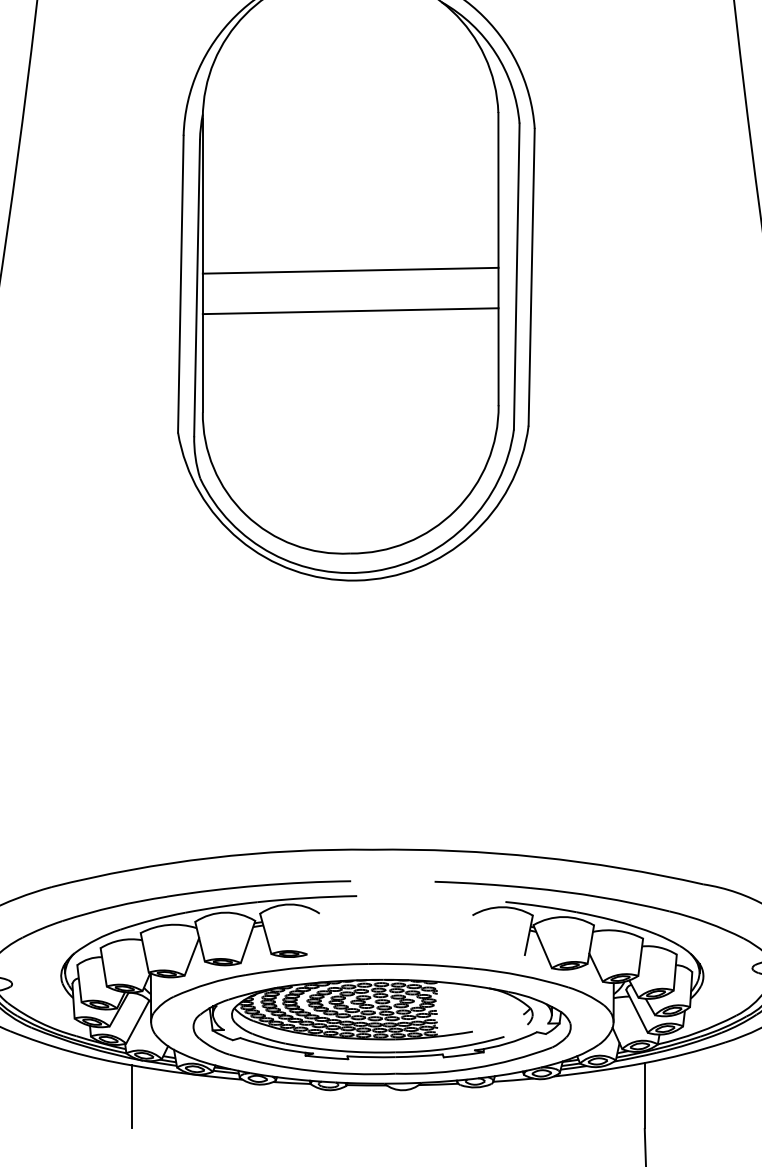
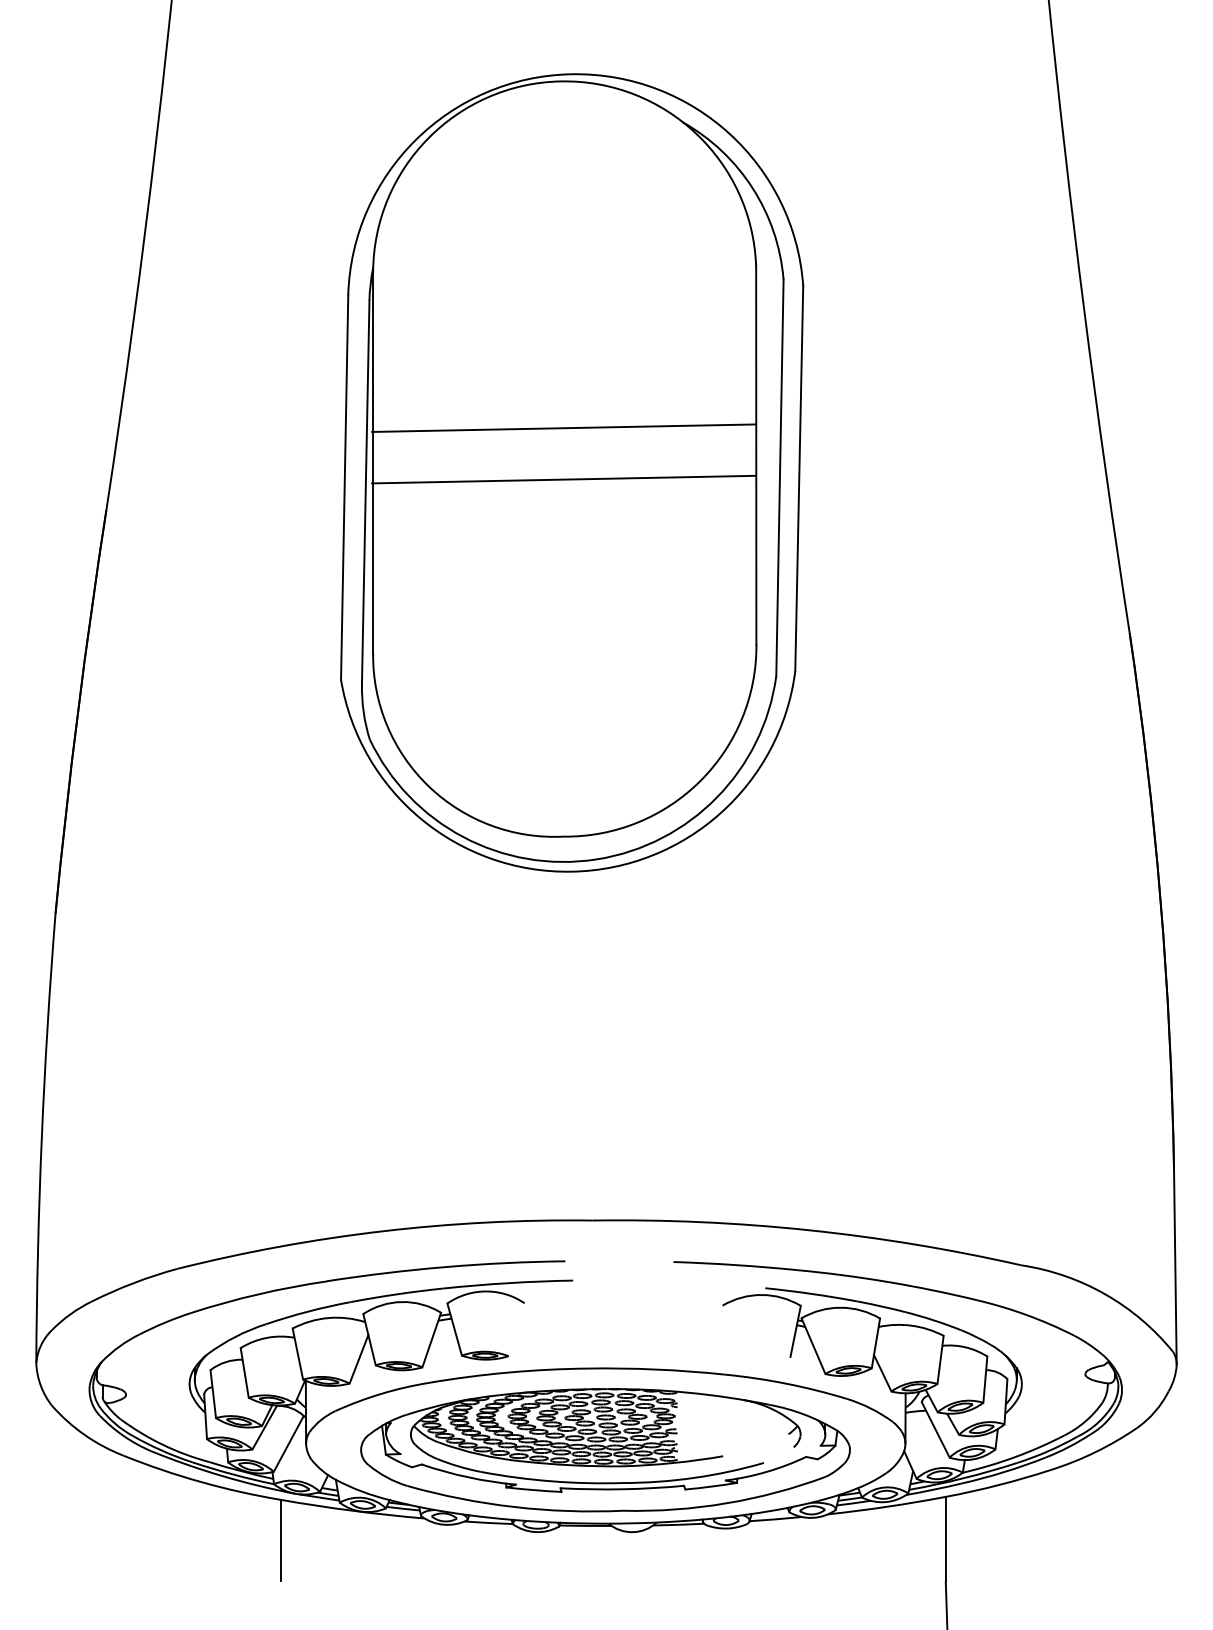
line: (350, 270) -> (563, 427), moved
line: (350, 311) -> (563, 479), moved

